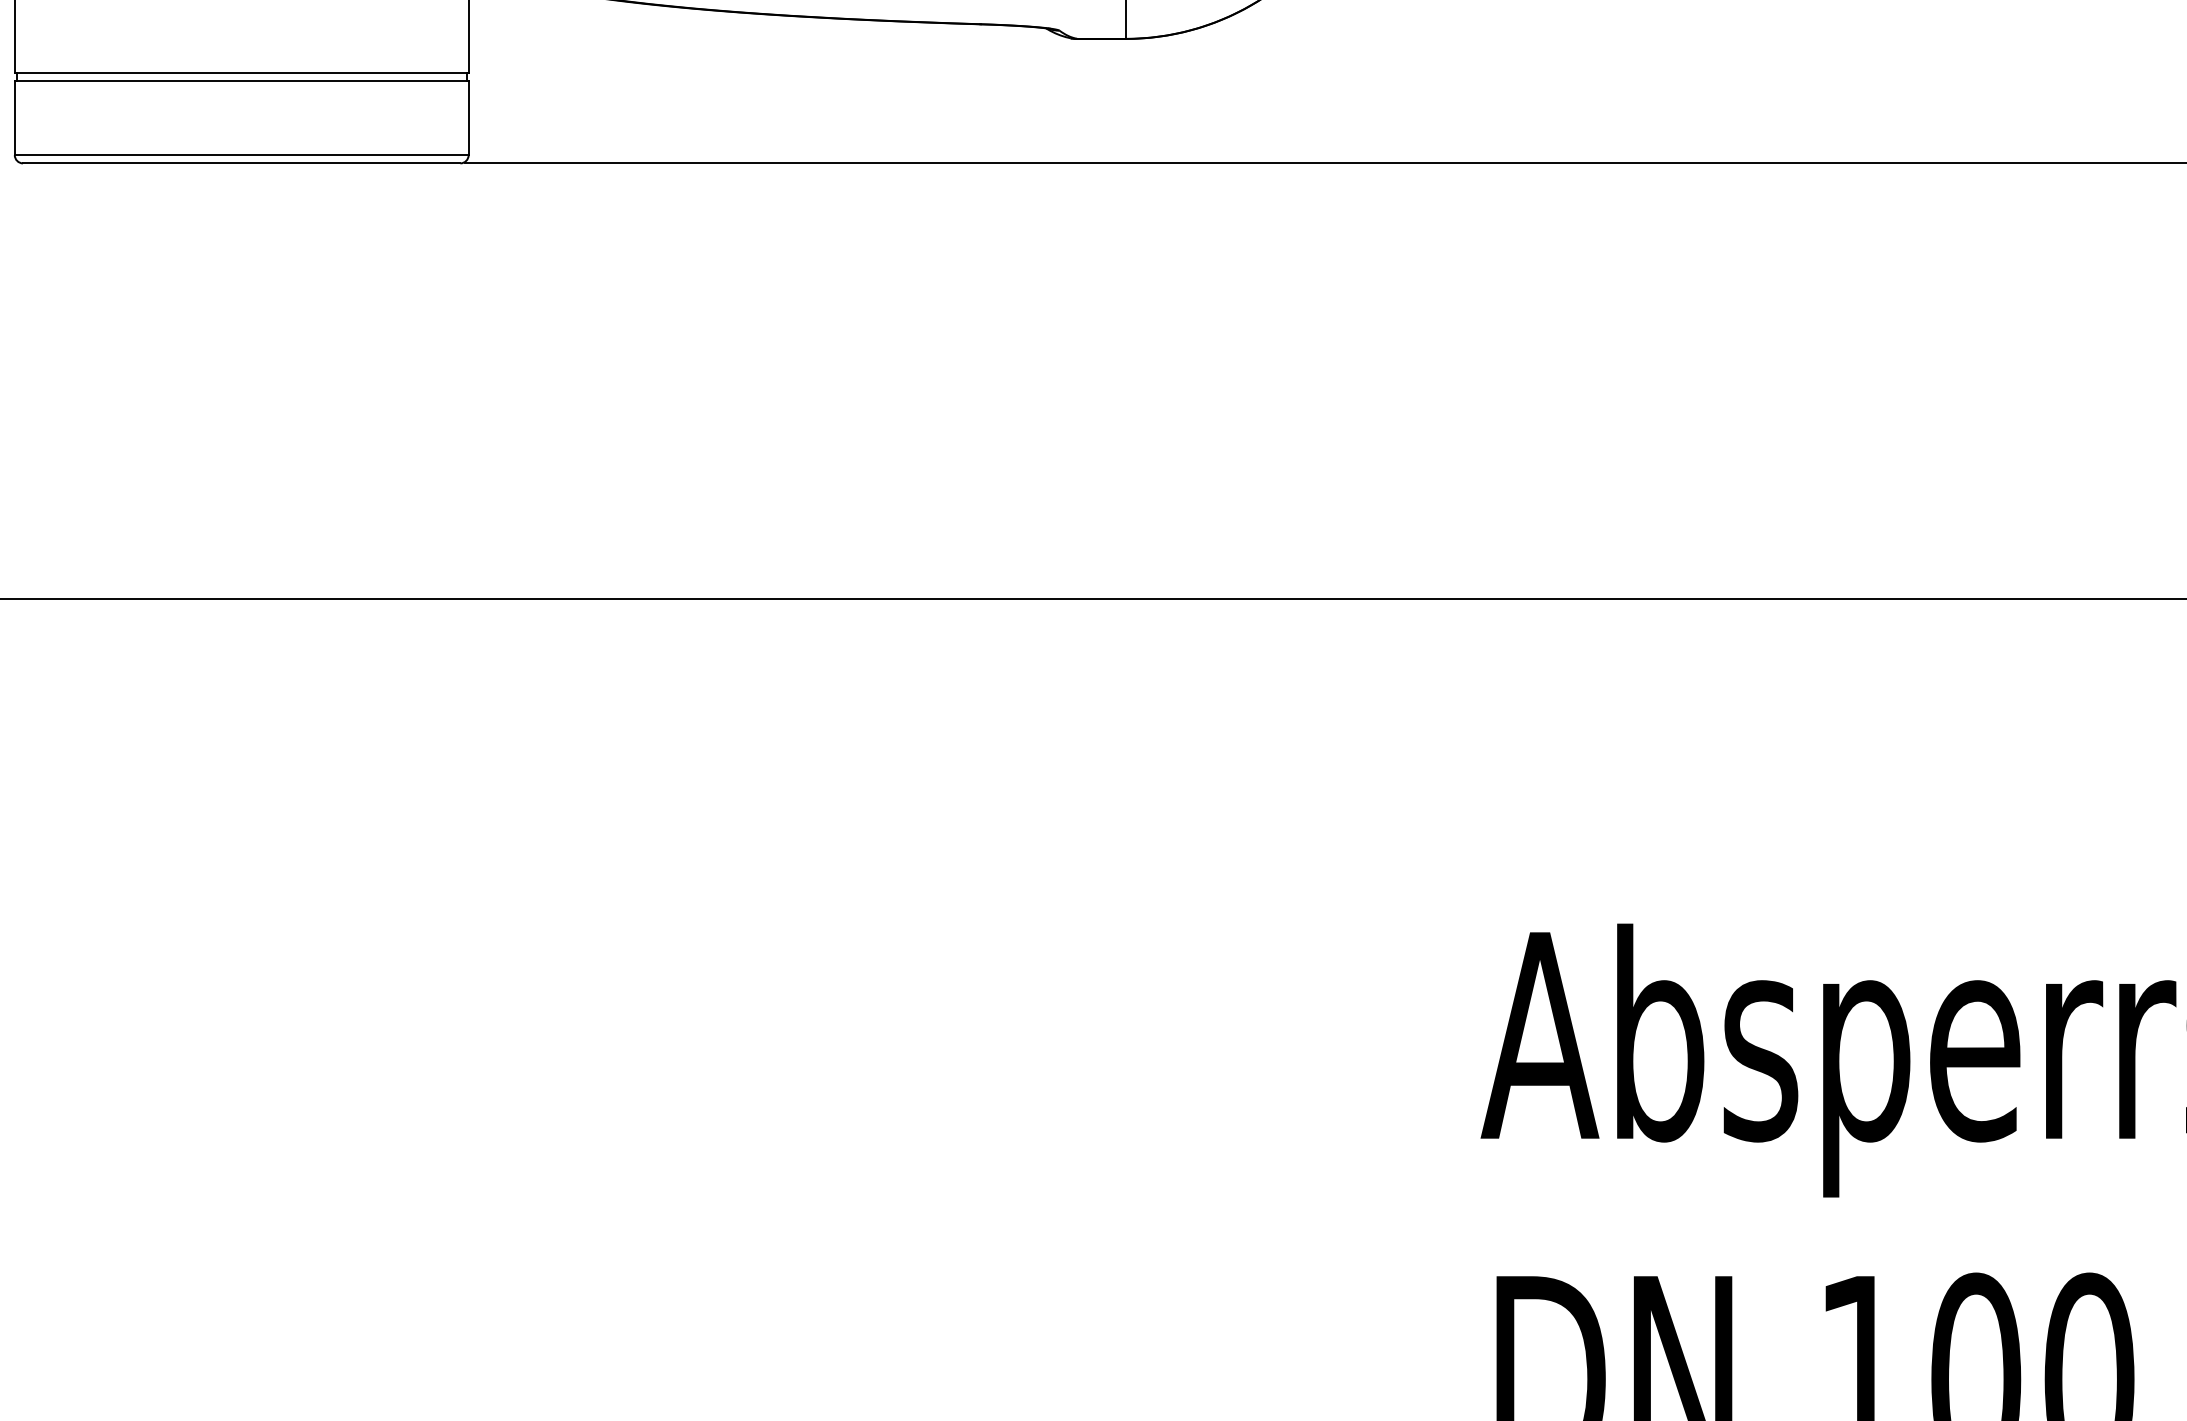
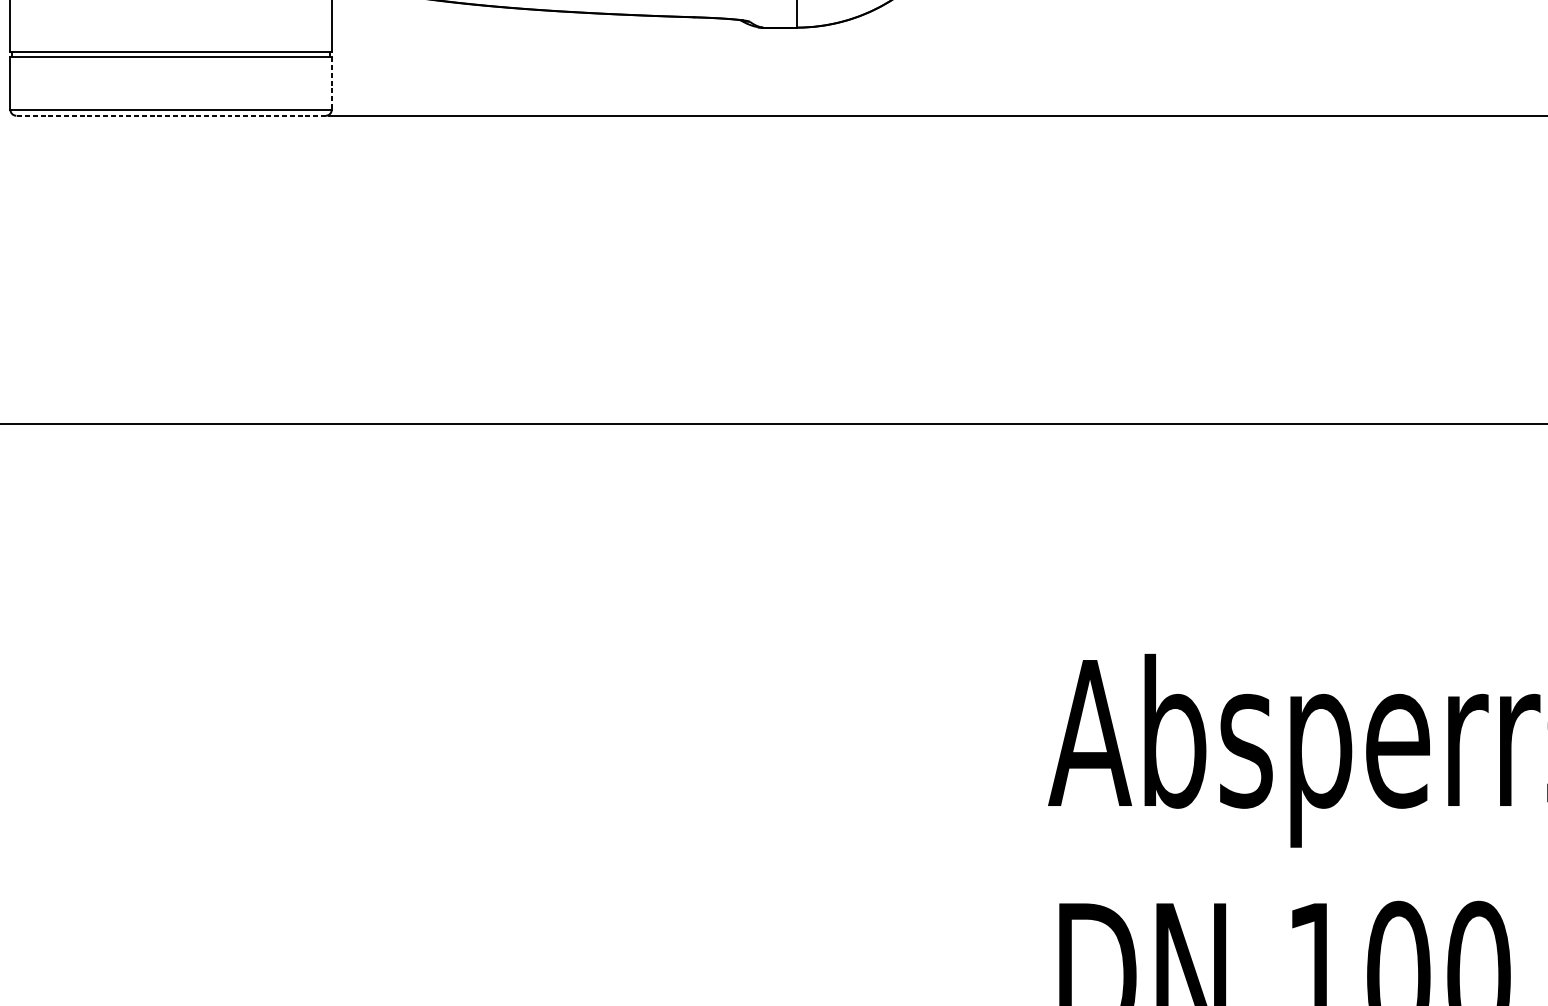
line: (468, 118) -> (331, 83), solid -> dashed
line: (241, 163) -> (170, 115), solid -> dashed

